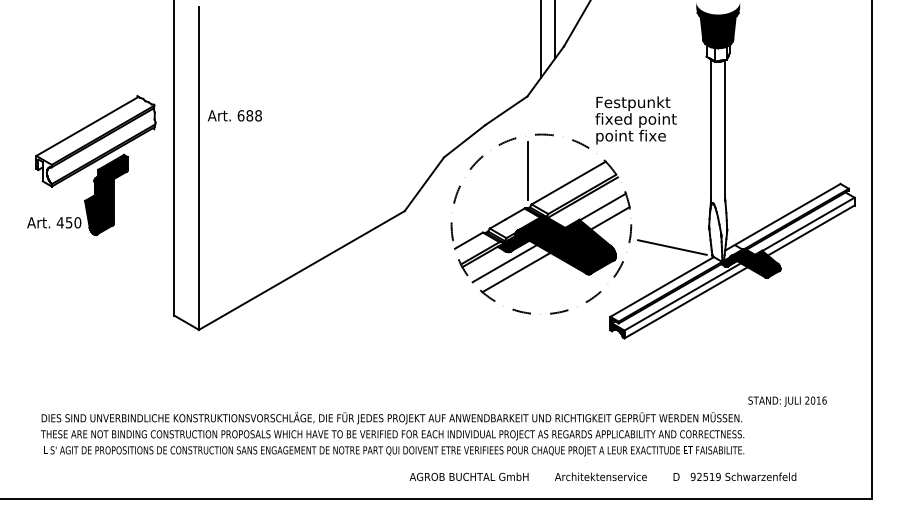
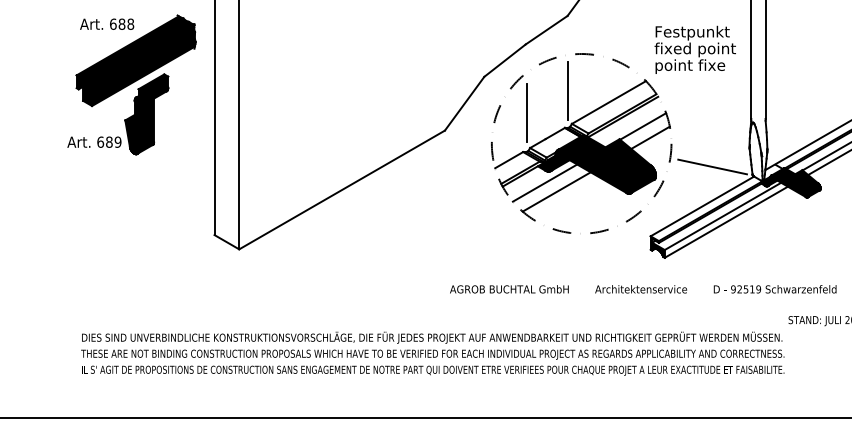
text: (234, 115) -> (106, 23), moved
text: (635, 120) -> (694, 49), moved
fill: (95, 141) -> (135, 60), added
line: (486, 193) -> (526, 112), added
text: (68, 222) -> (108, 141), 450 -> 689
text: (602, 476) -> (642, 288), moved

